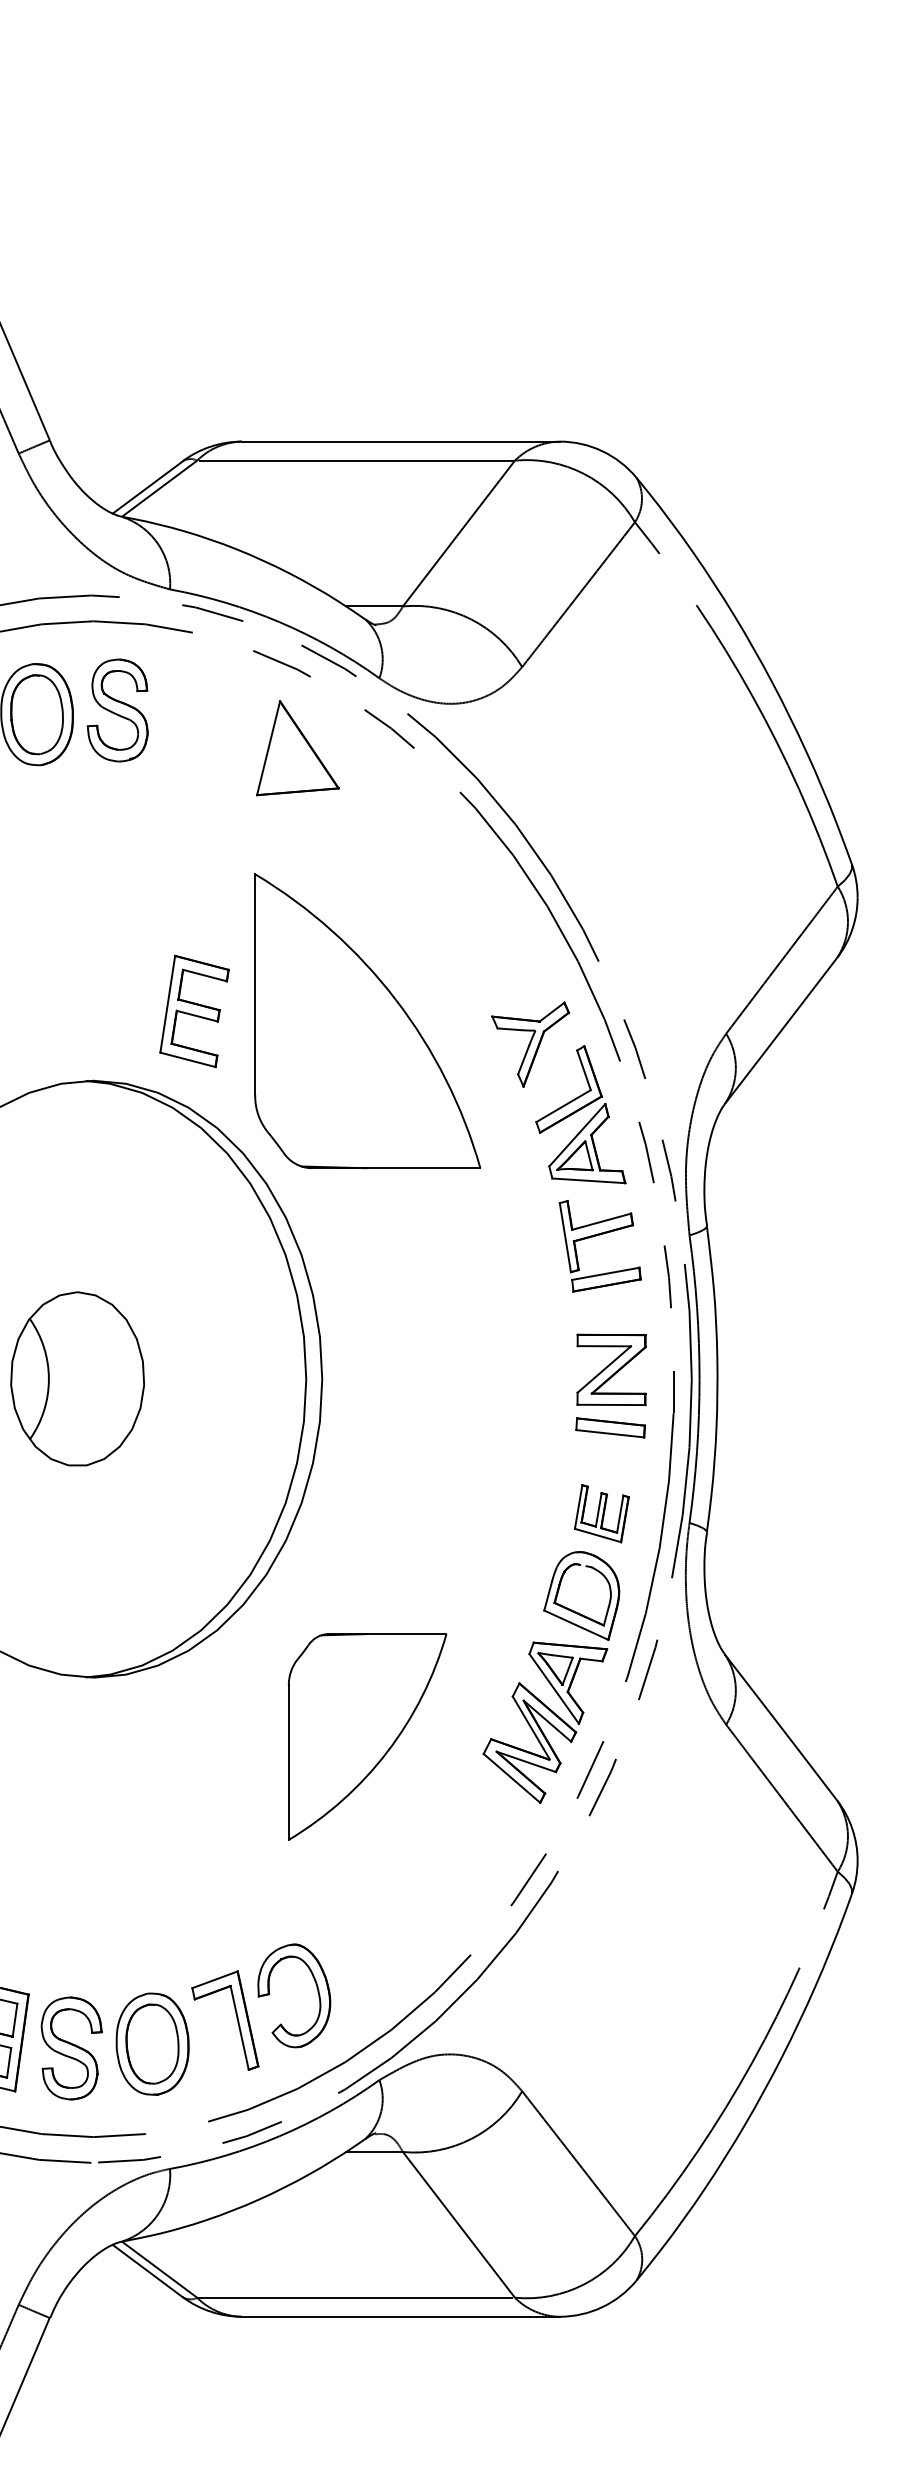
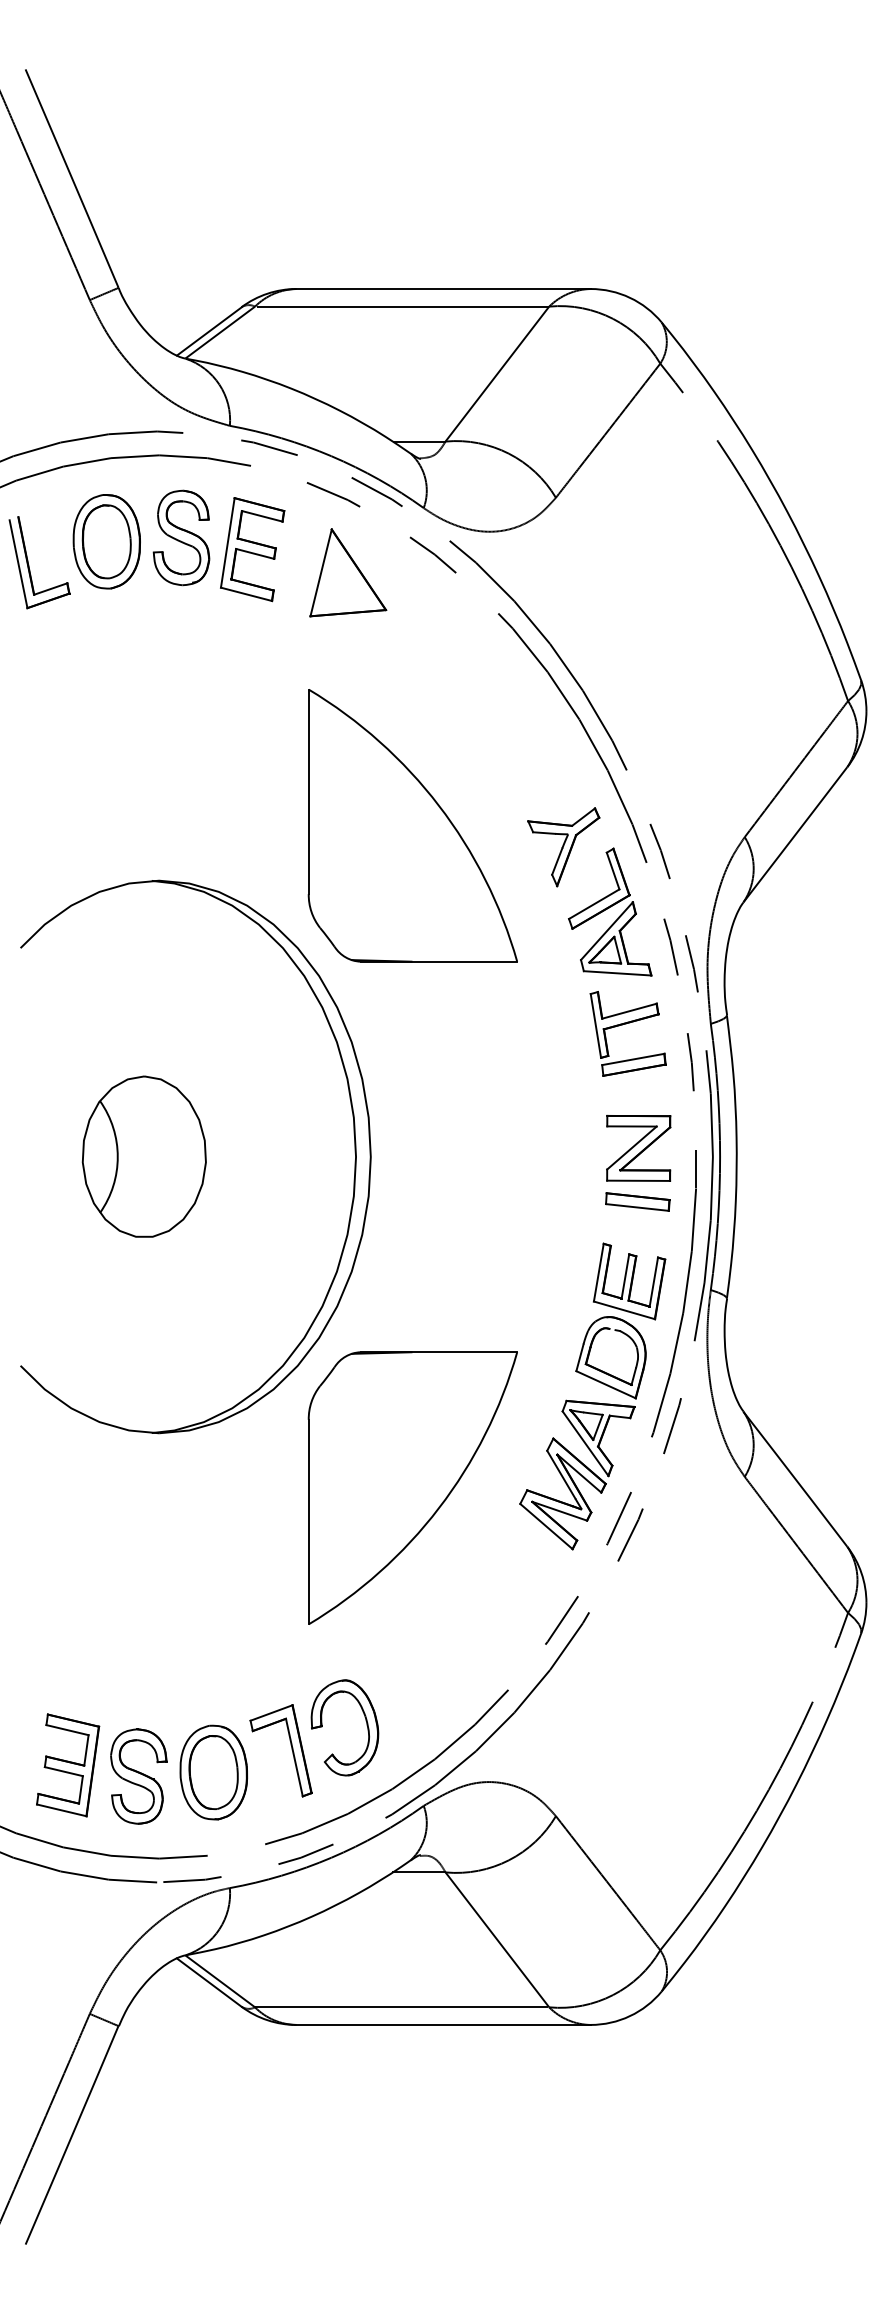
part: (194, 1011) -> (252, 549), moved
part: (601, 1513) -> (629, 1281), size x1.43
part: (367, 1736) -> (412, 1487), size x1.43

